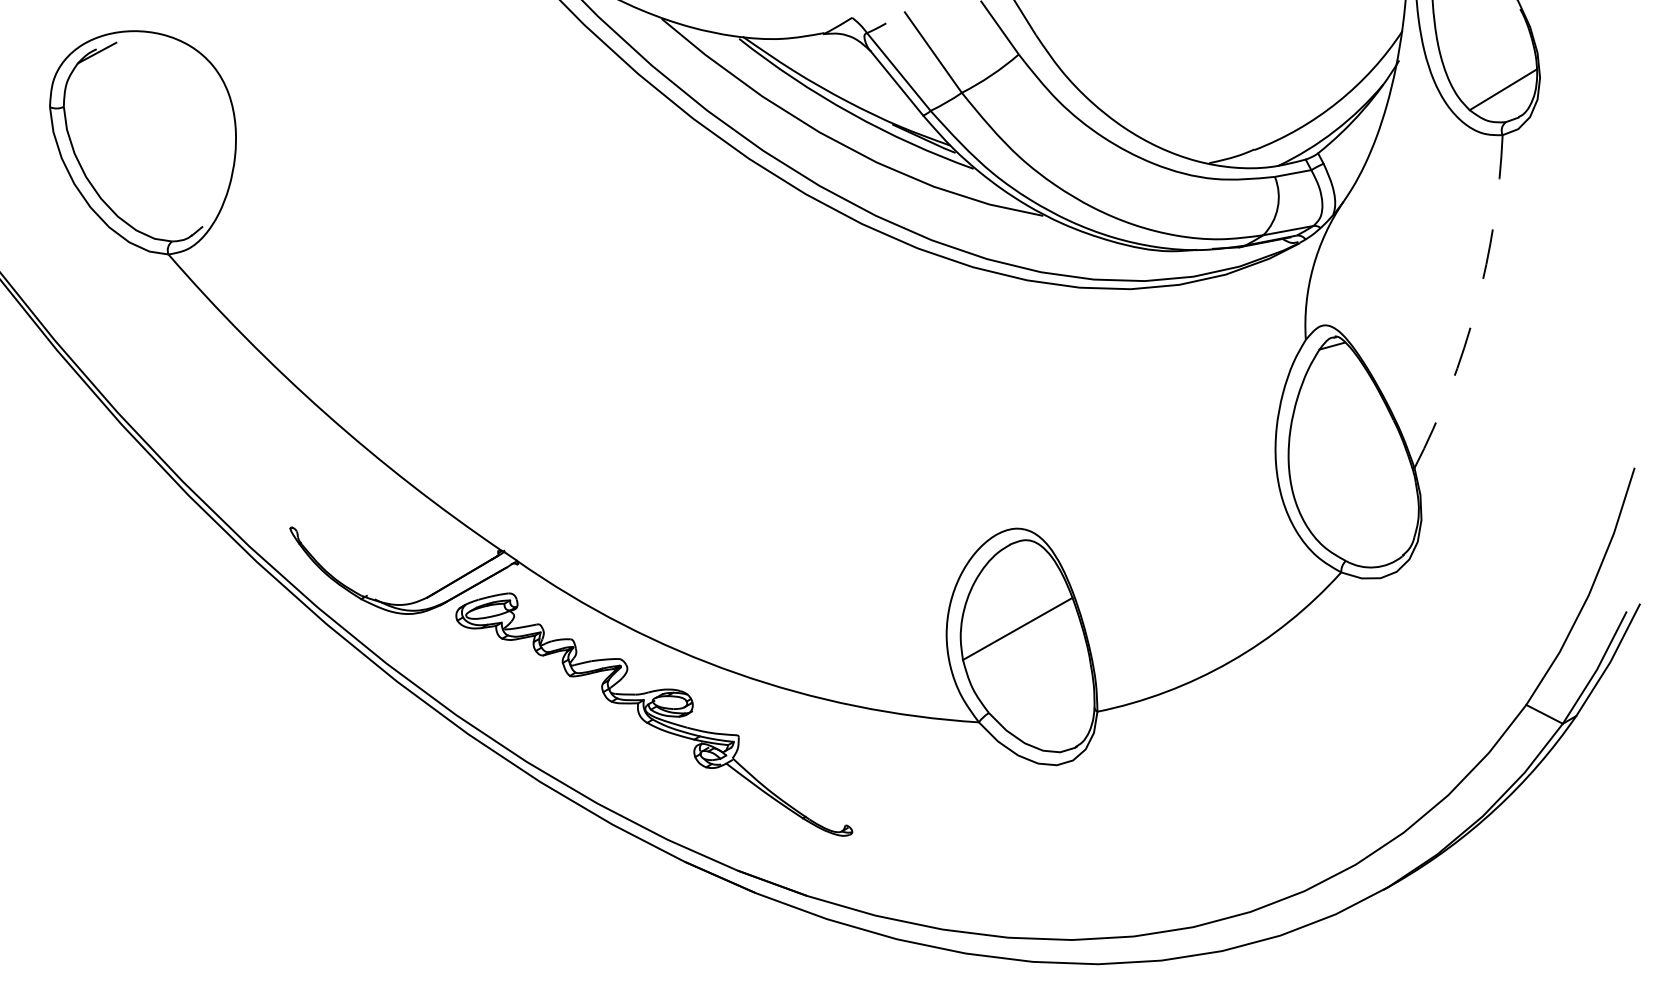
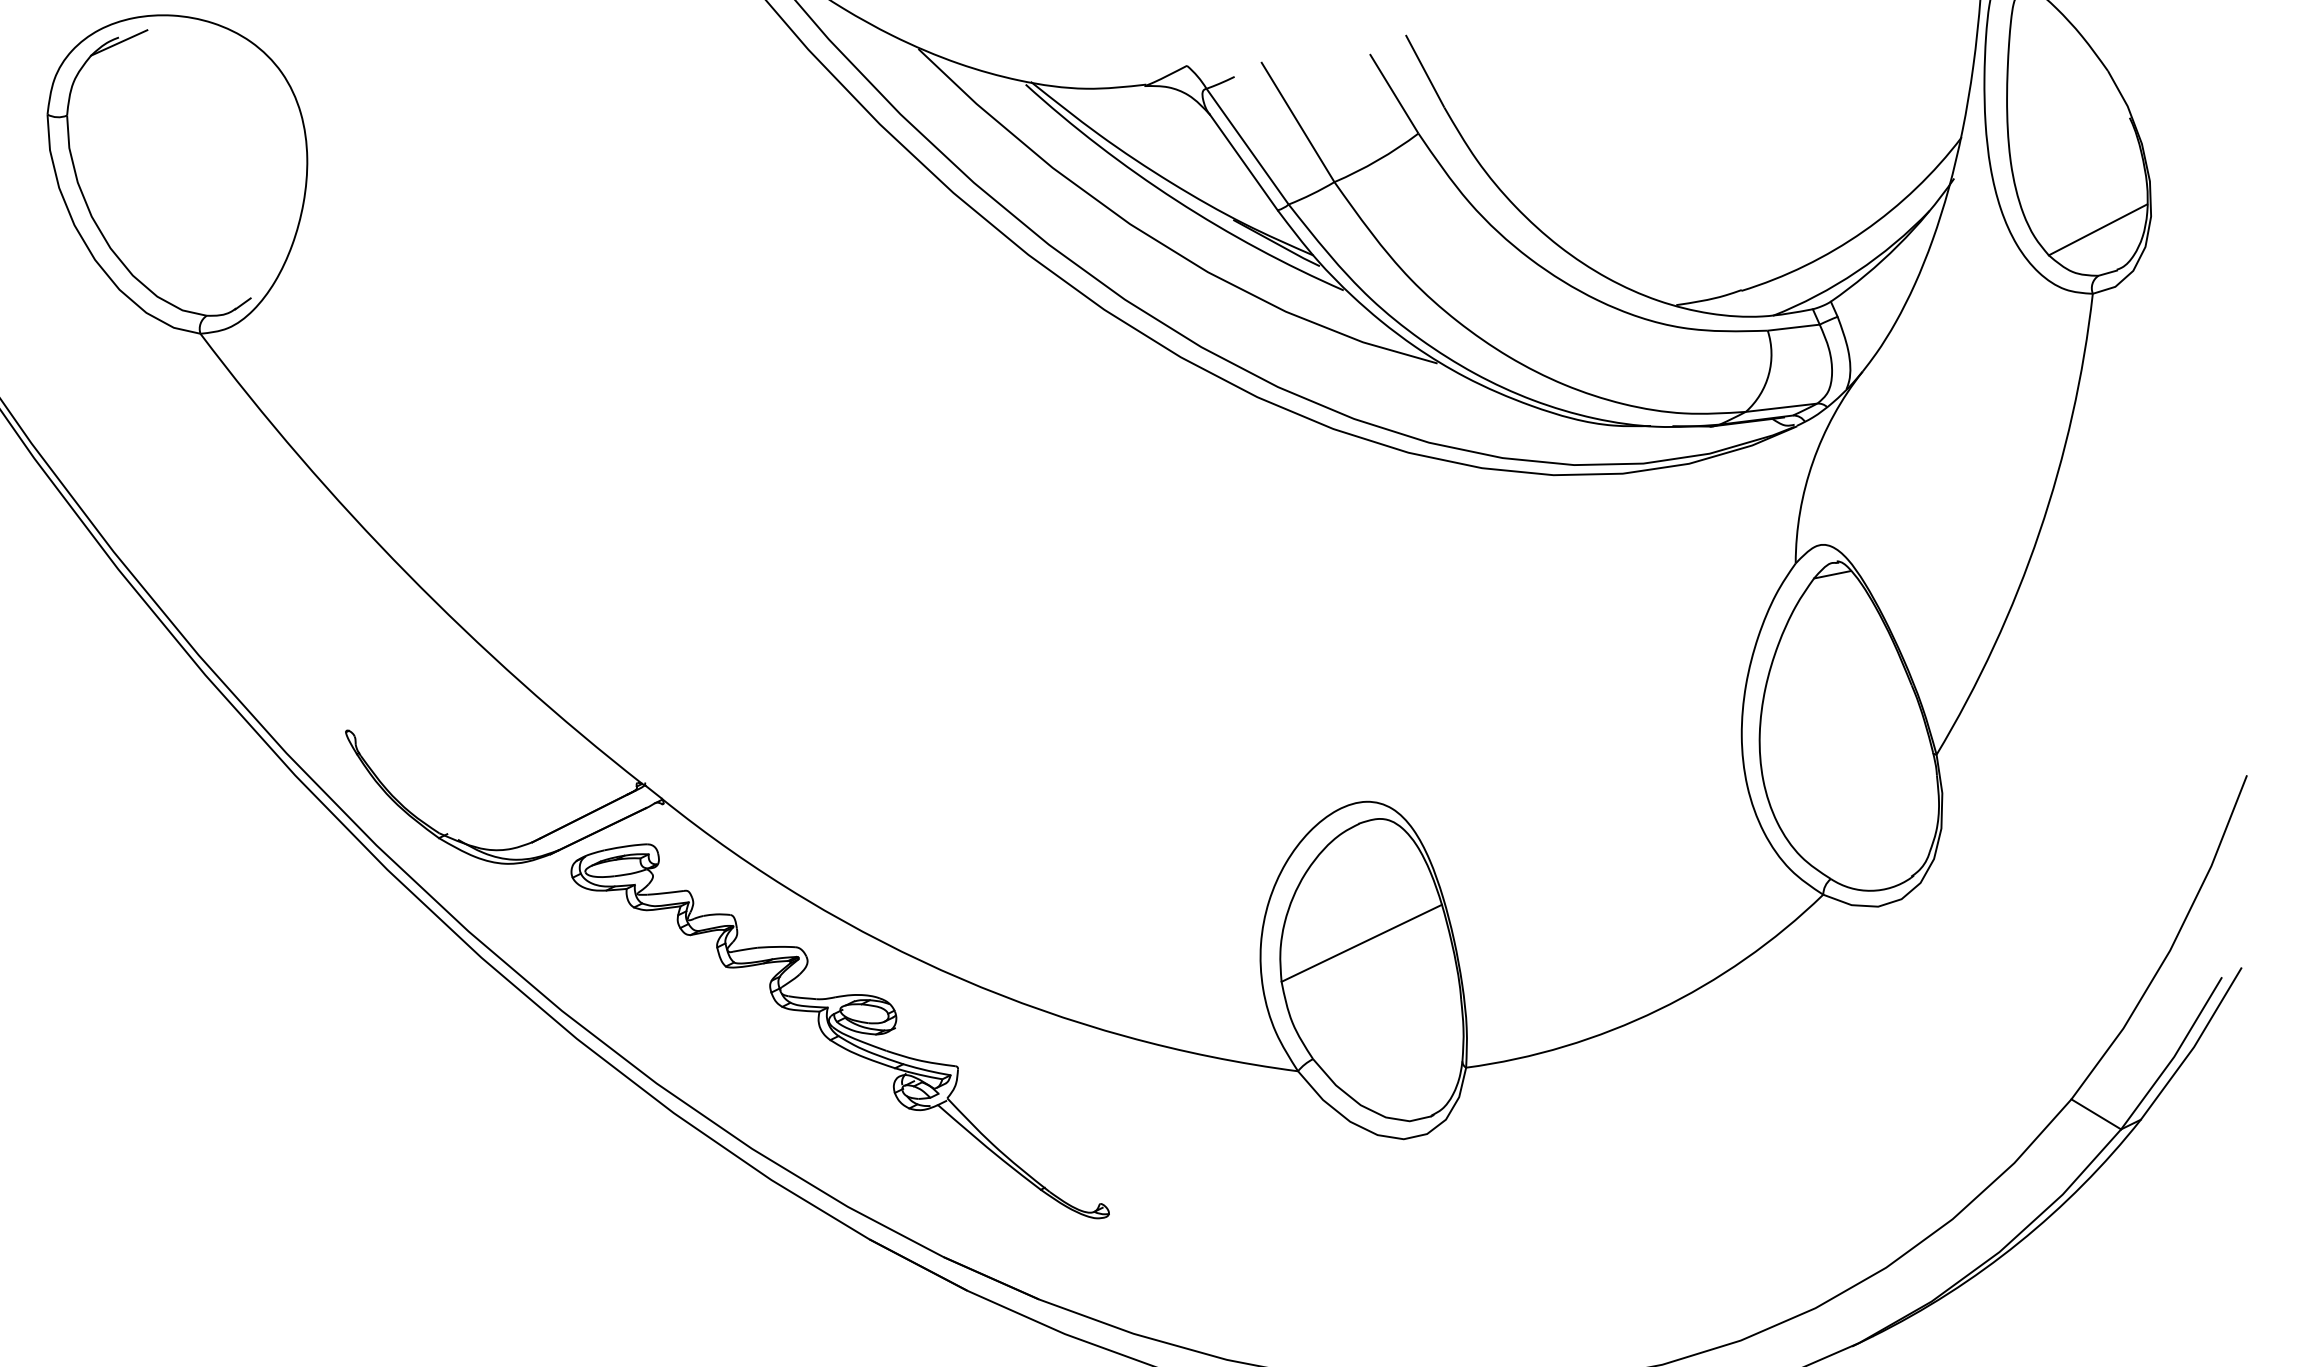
arc: (1476, 306) -> (2039, 532), dashed -> solid

